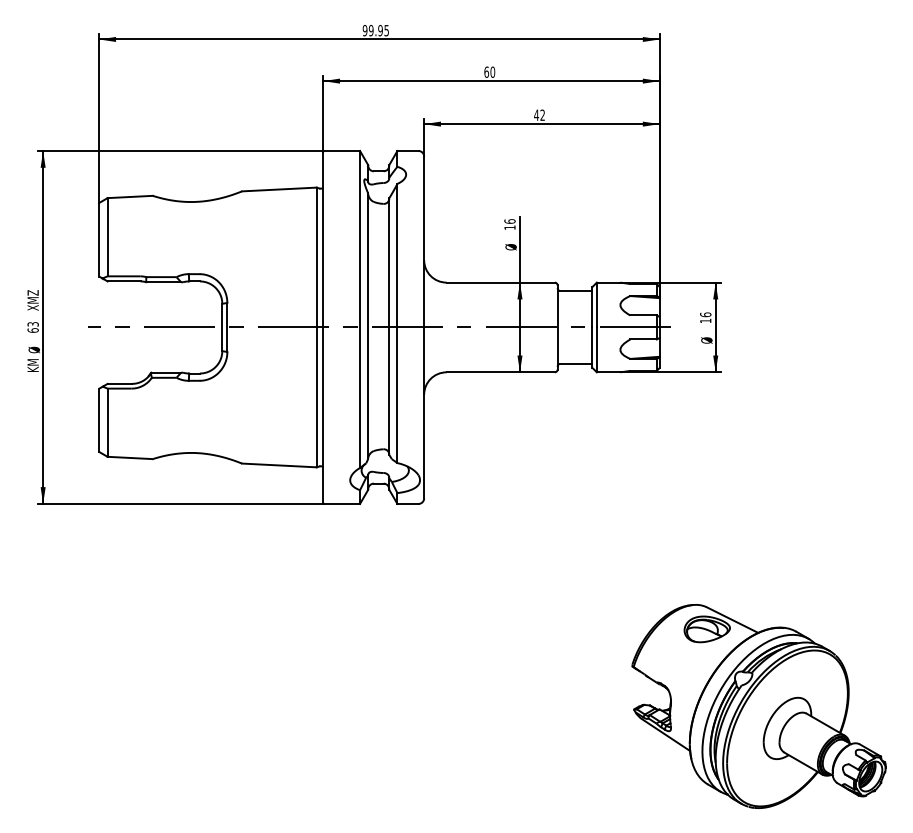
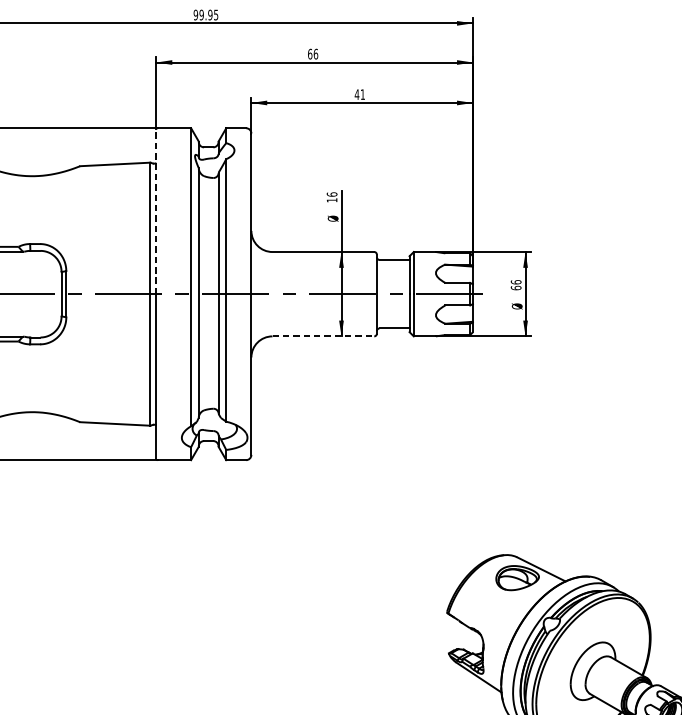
text: (492, 71) -> (315, 53), 60 -> 66
text: (542, 114) -> (362, 93), 42 -> 41
line: (323, 239) -> (156, 211), solid -> dashed
text: (705, 320) -> (515, 287), 16 -> 66
line: (501, 372) -> (324, 336), solid -> dashed

